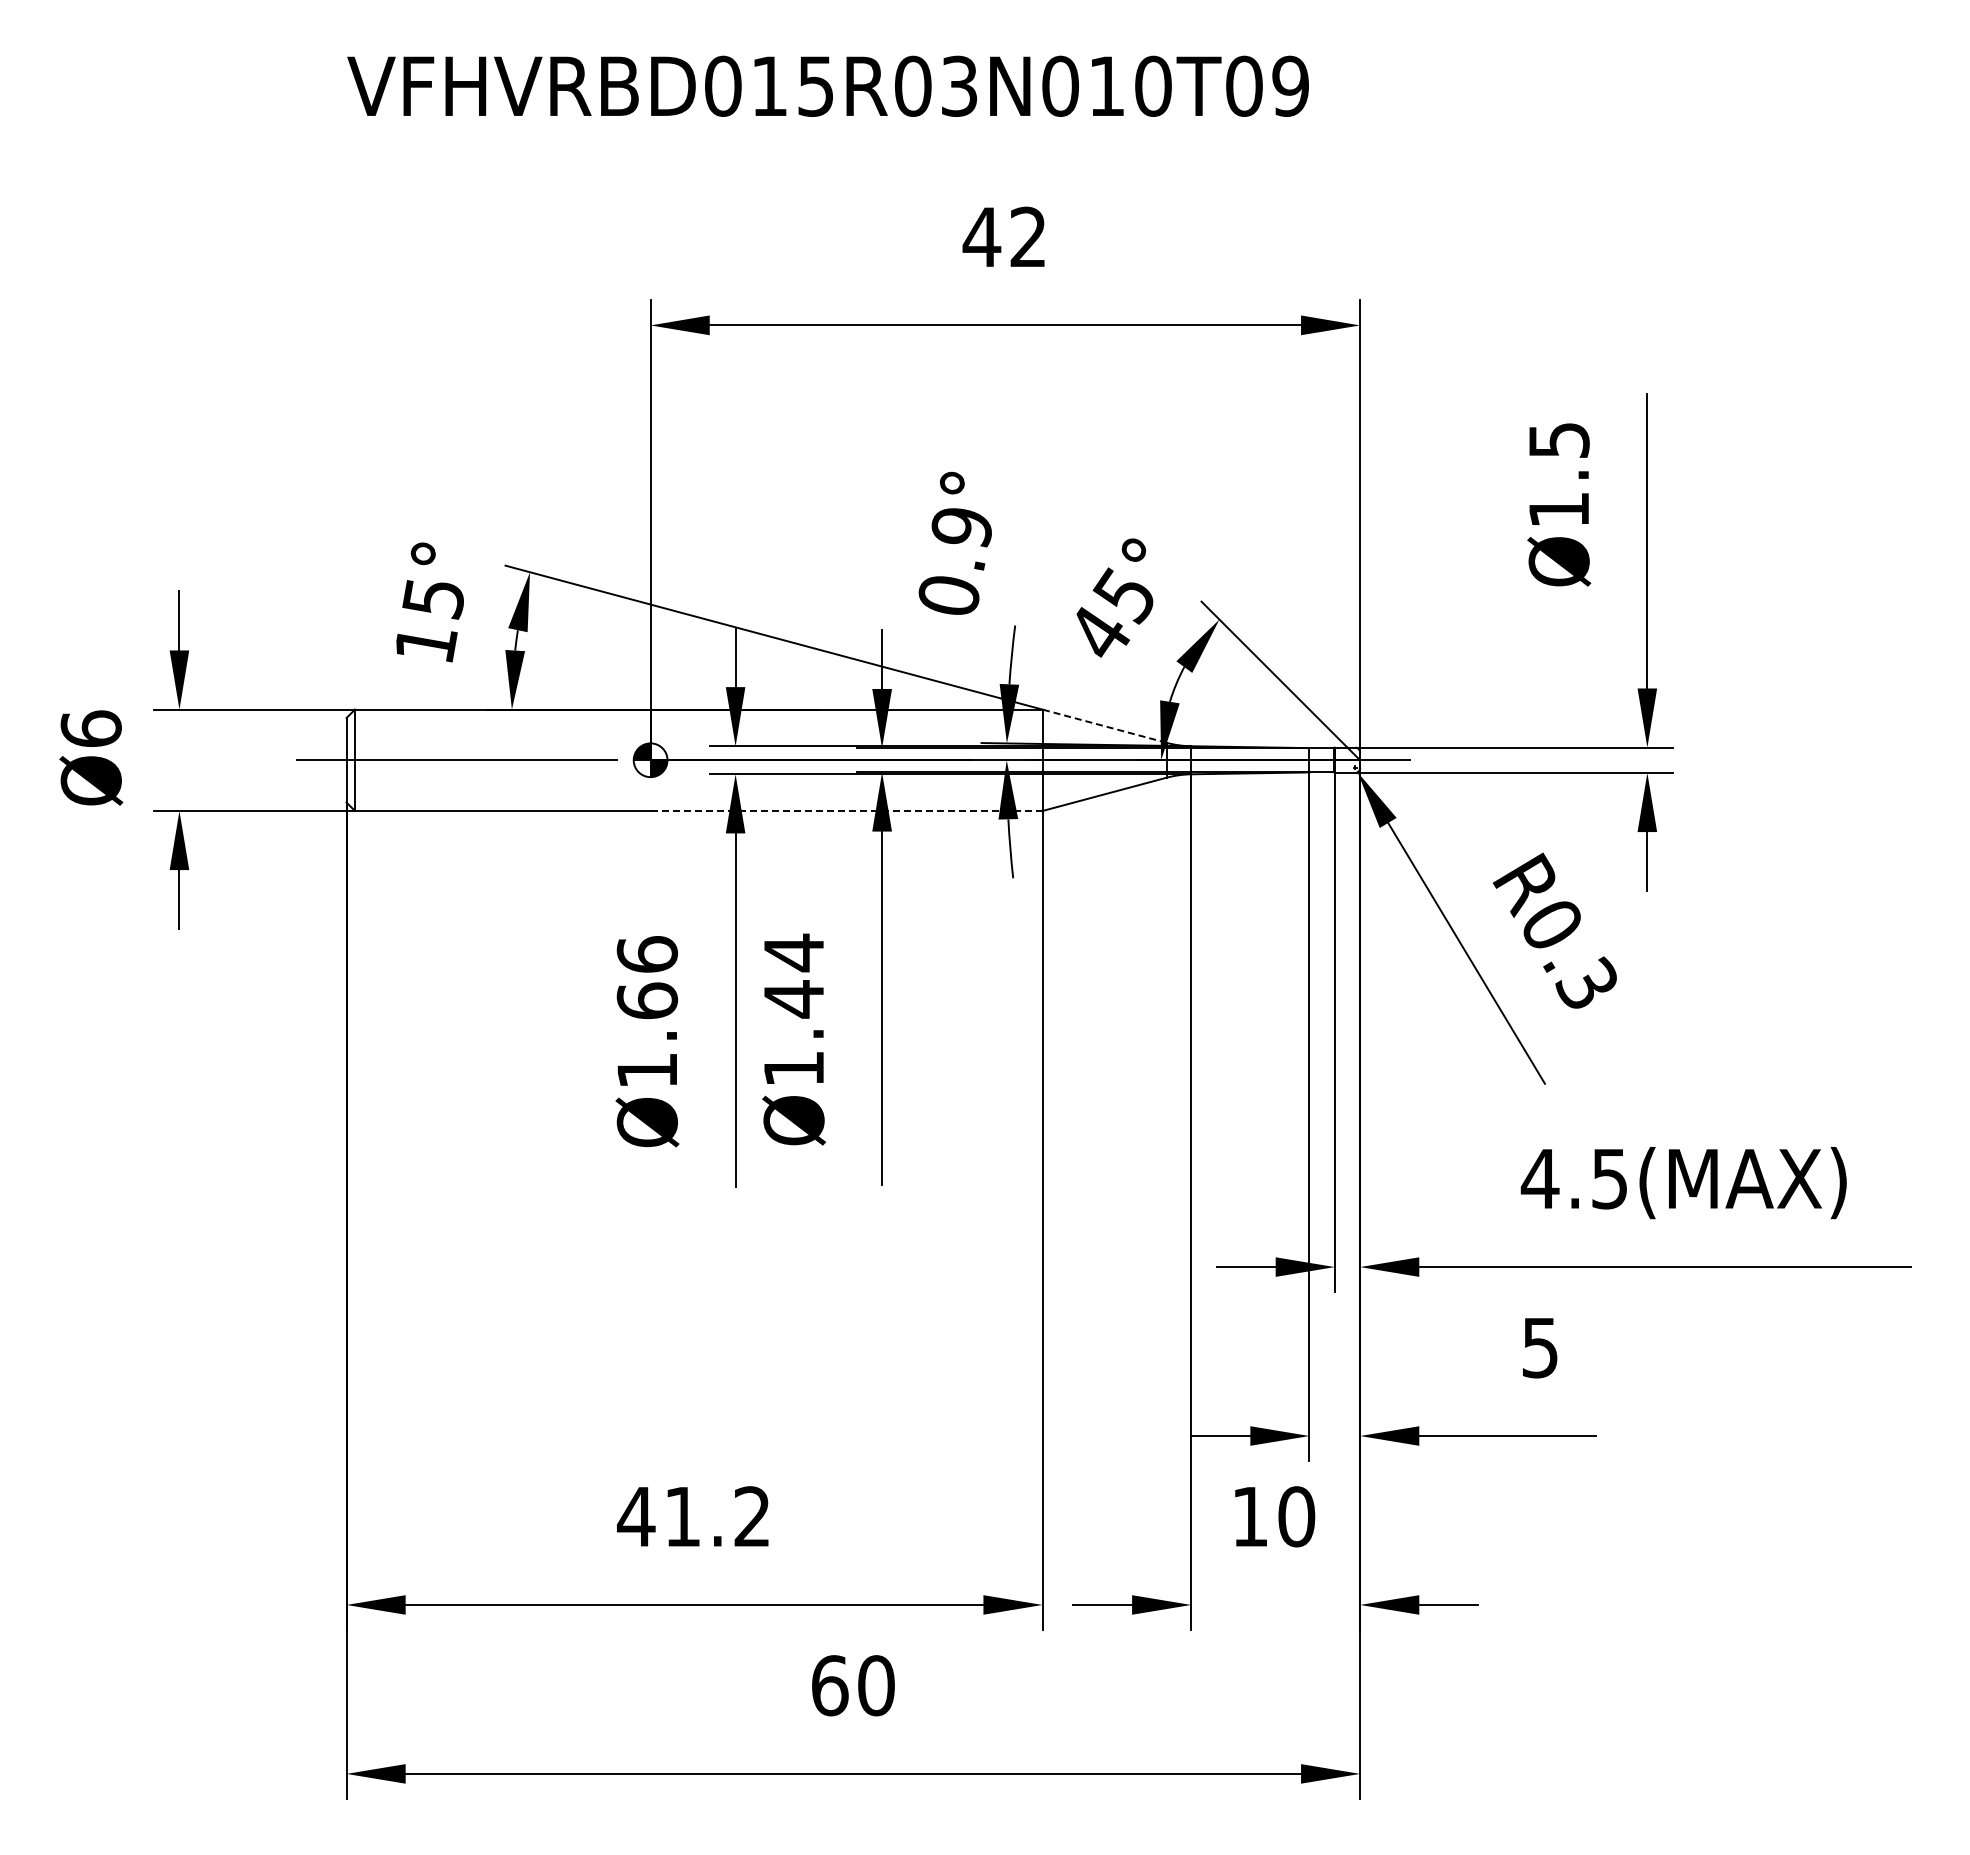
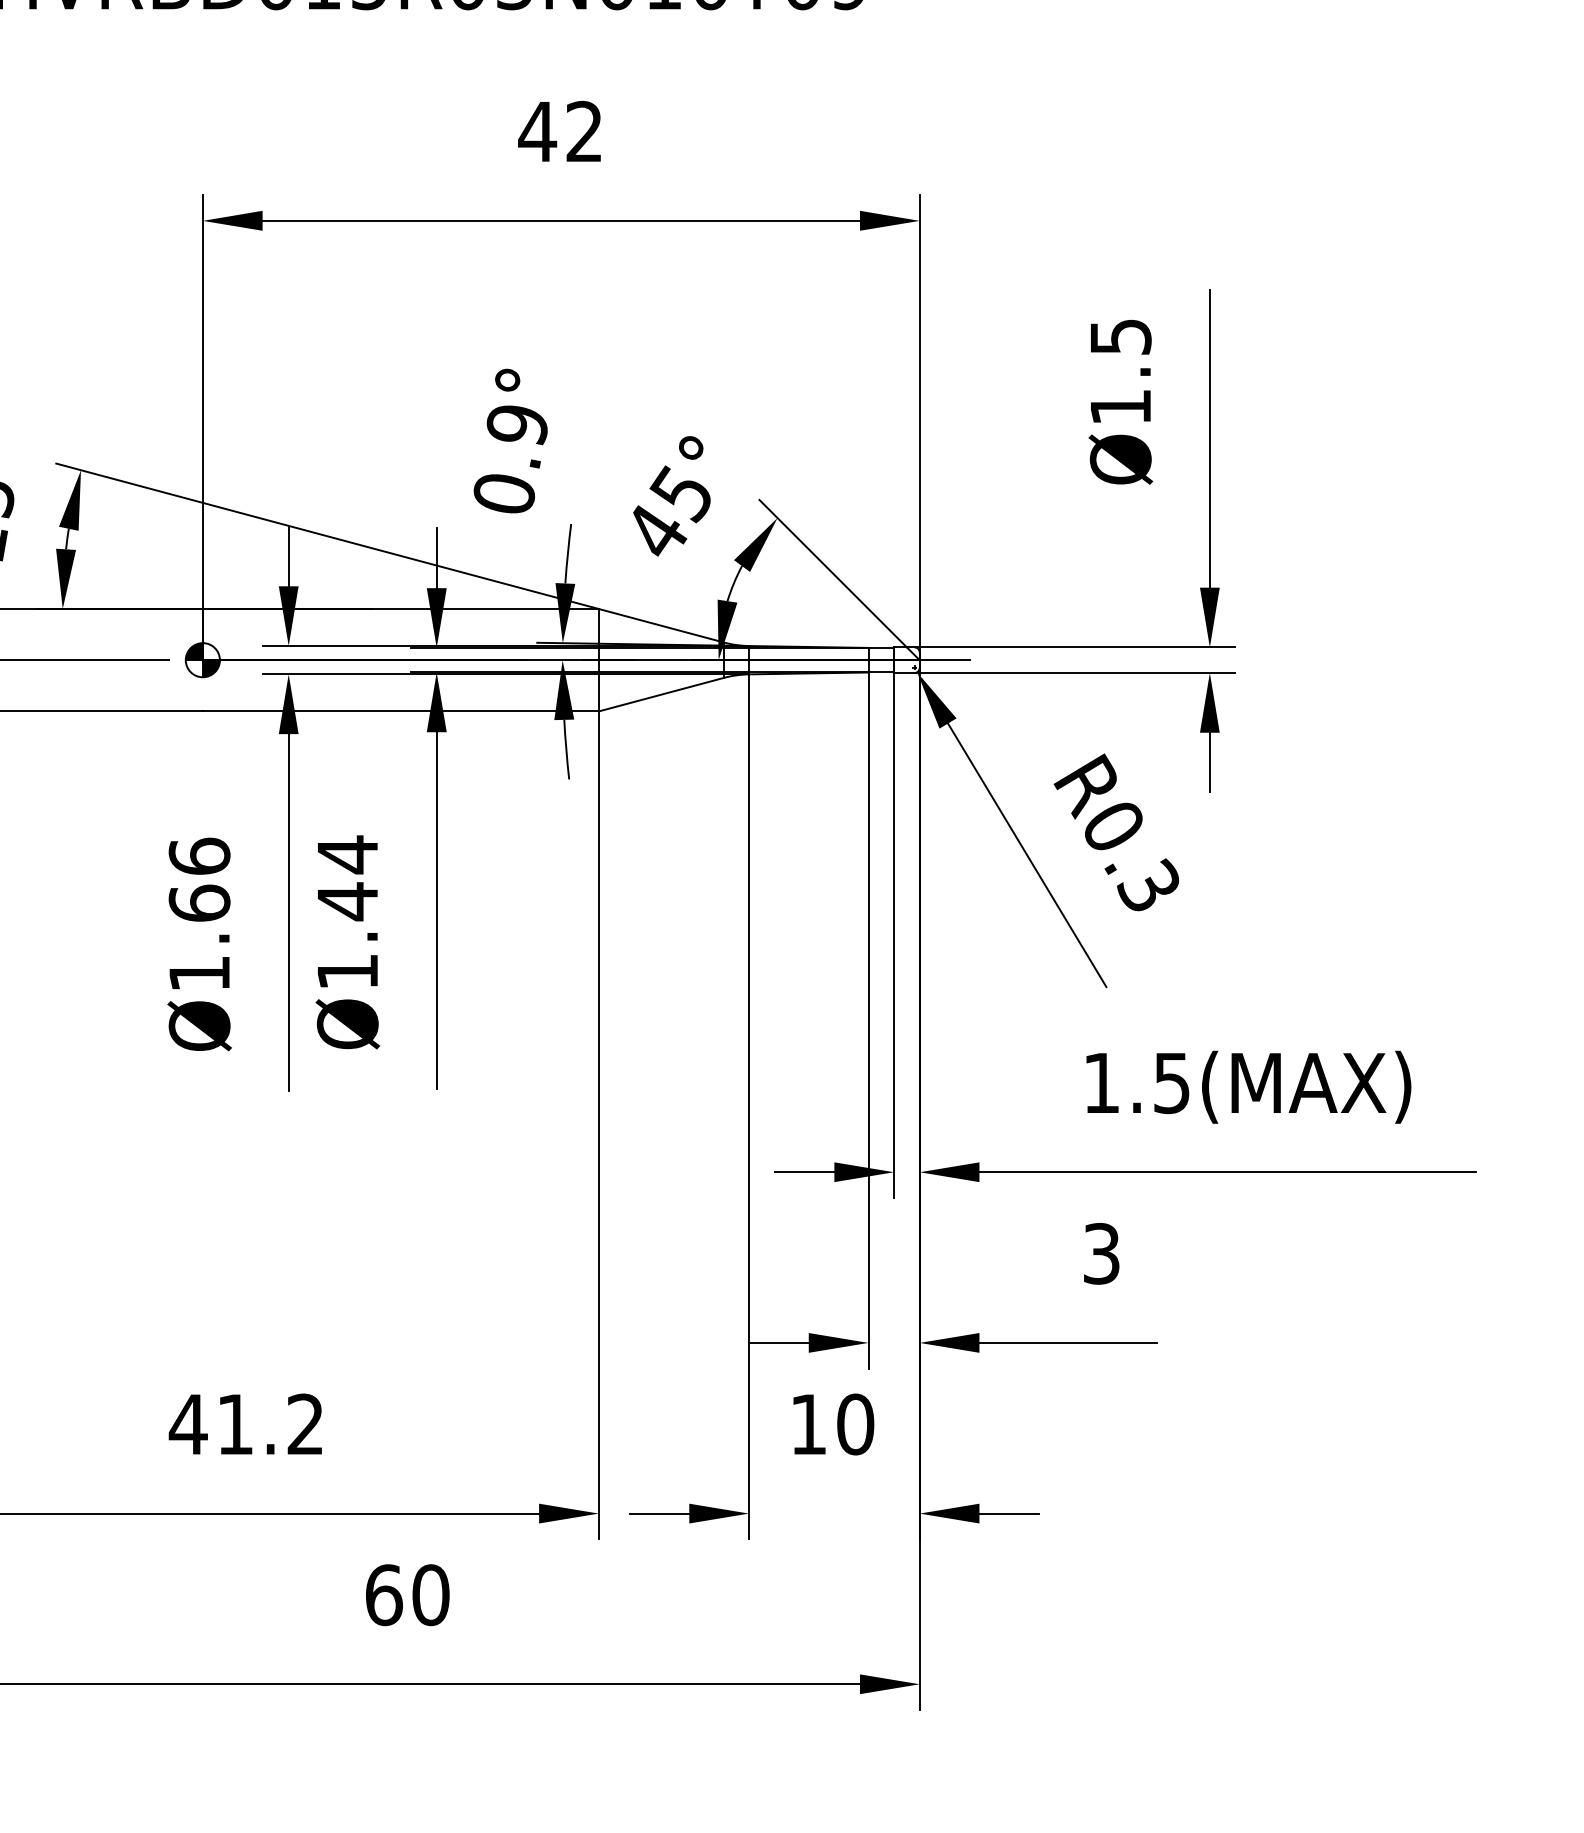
line: (1104, 726) -> (661, 626), dashed -> solid
line: (846, 810) -> (400, 710), dashed -> solid
text: (1539, 1178) -> (1100, 1082), 4.5(MAX) -> 1.5(MAX)
text: (1540, 1347) -> (1101, 1253), 5 -> 3

